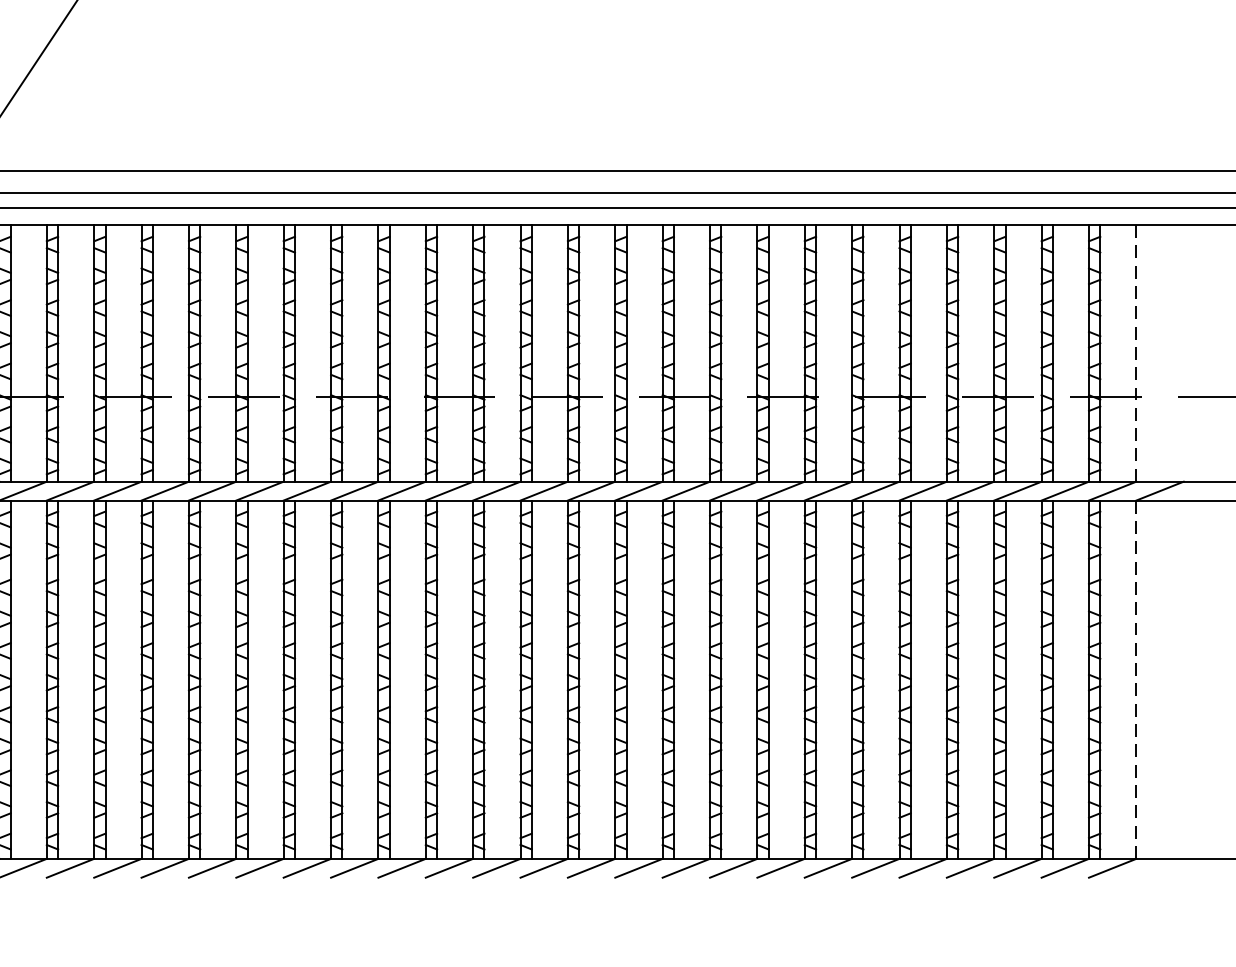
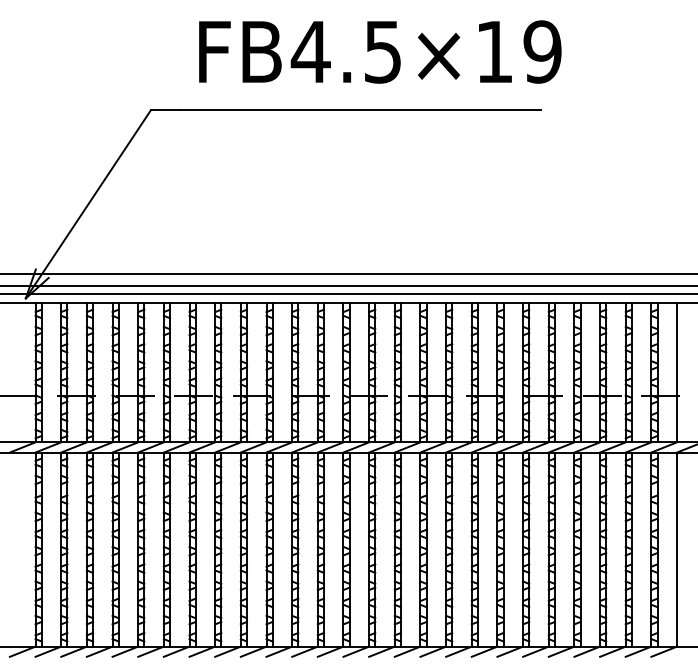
line: (1137, 352) -> (677, 372), dashed -> solid
line: (1137, 679) -> (677, 549), dashed -> solid

